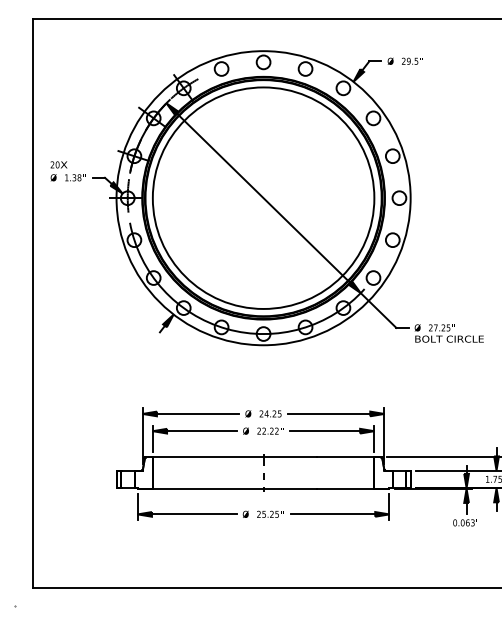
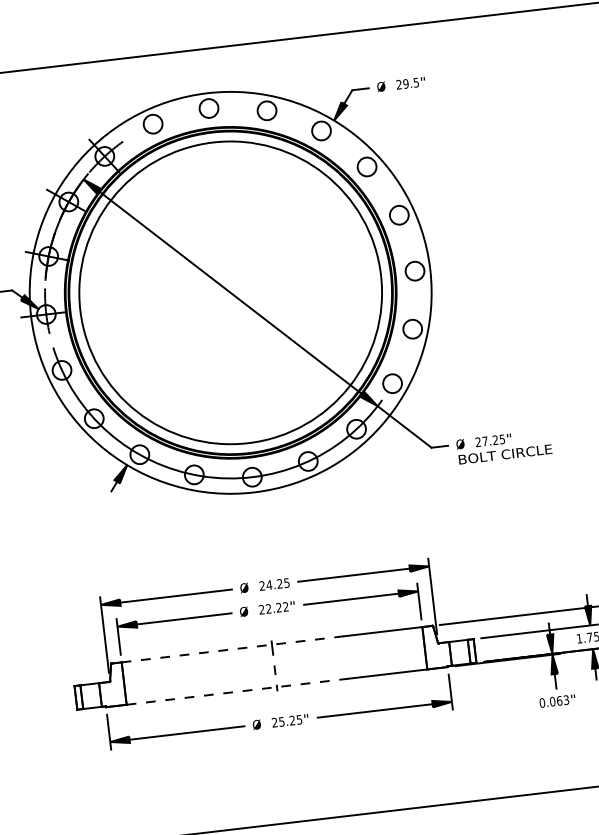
line: (234, 457) -> (232, 649), solid -> dashed
line: (234, 488) -> (237, 691), solid -> dashed

